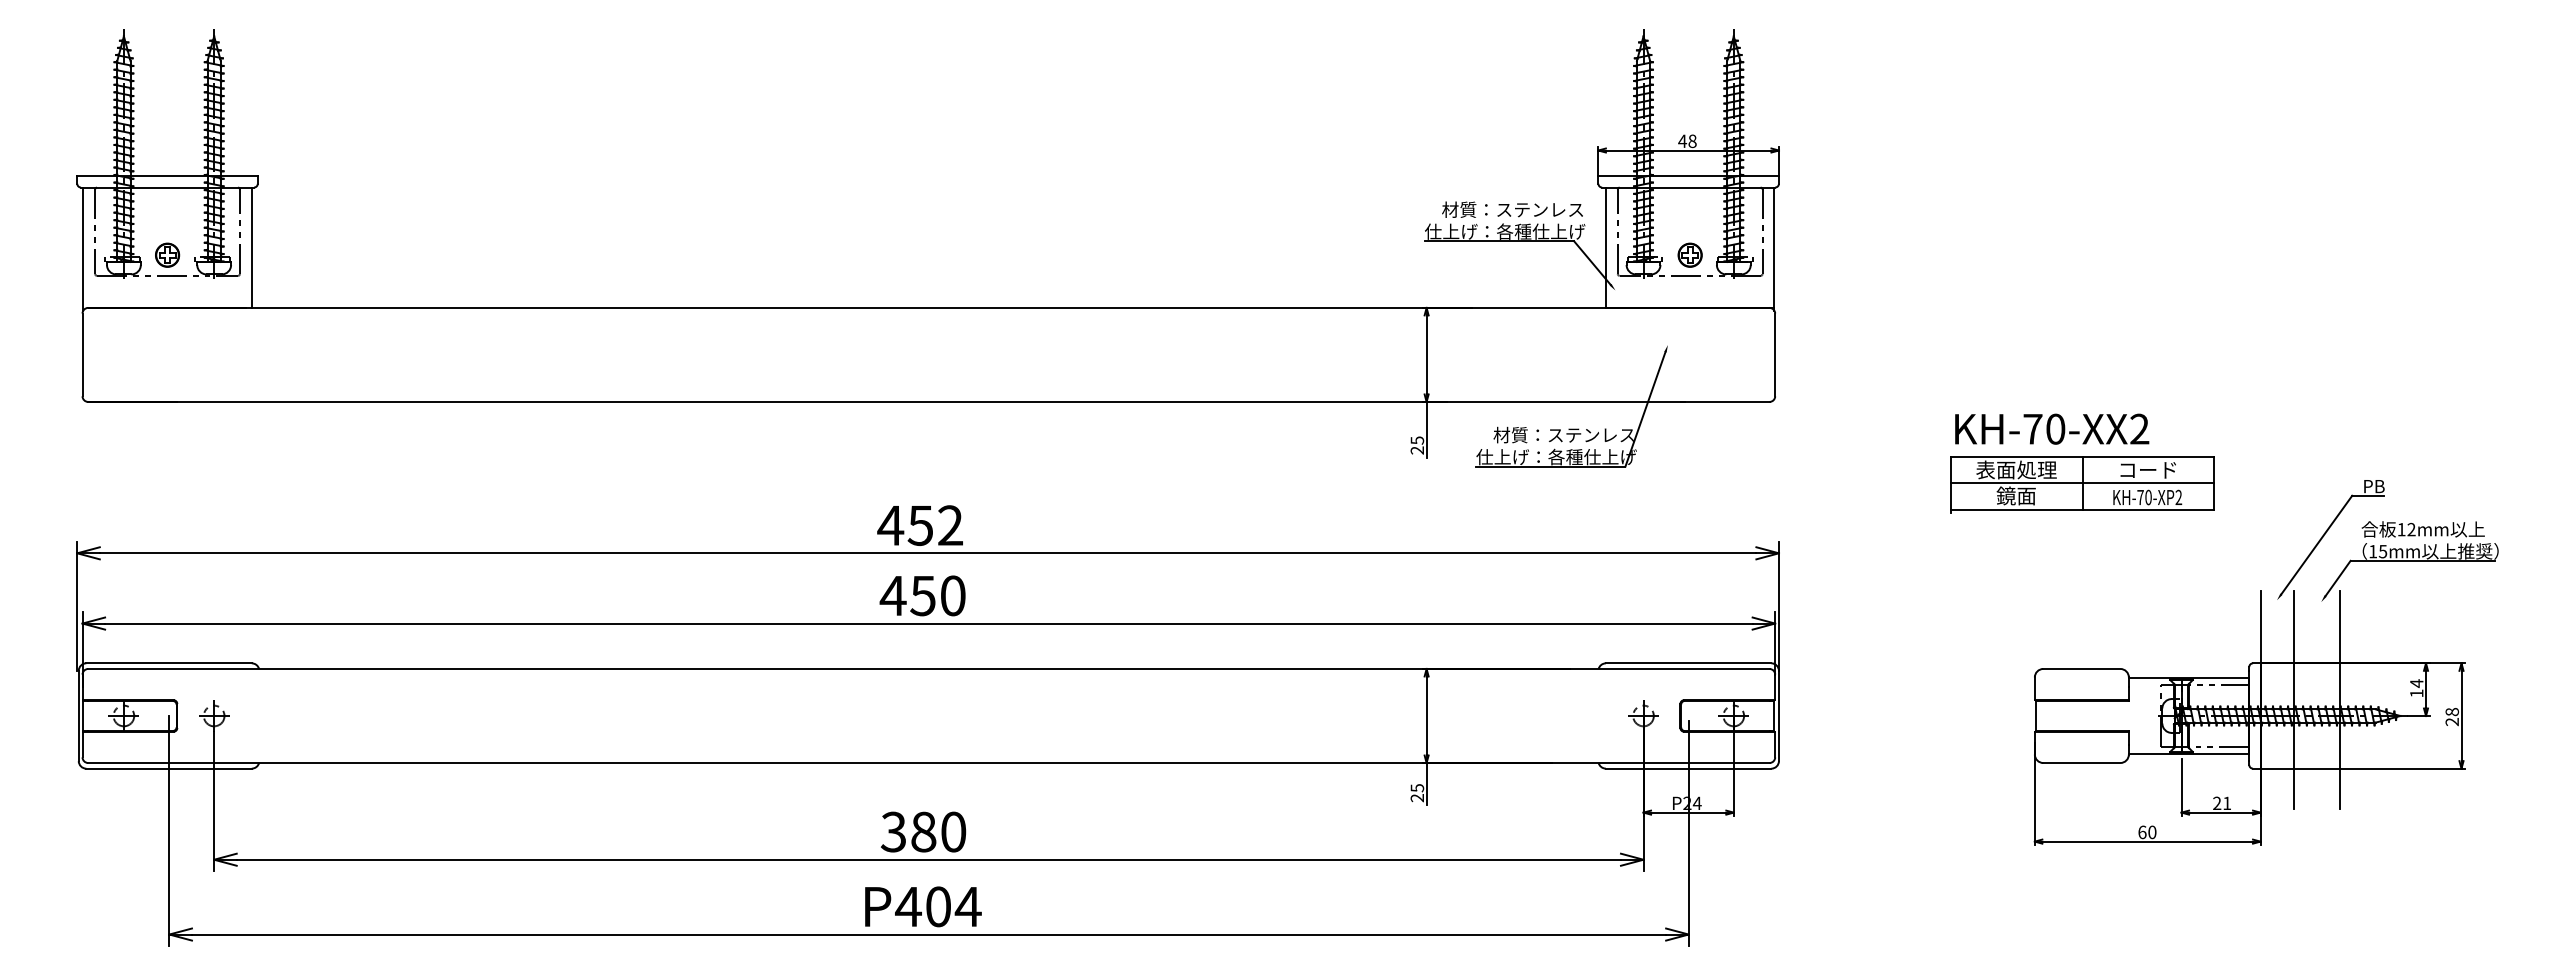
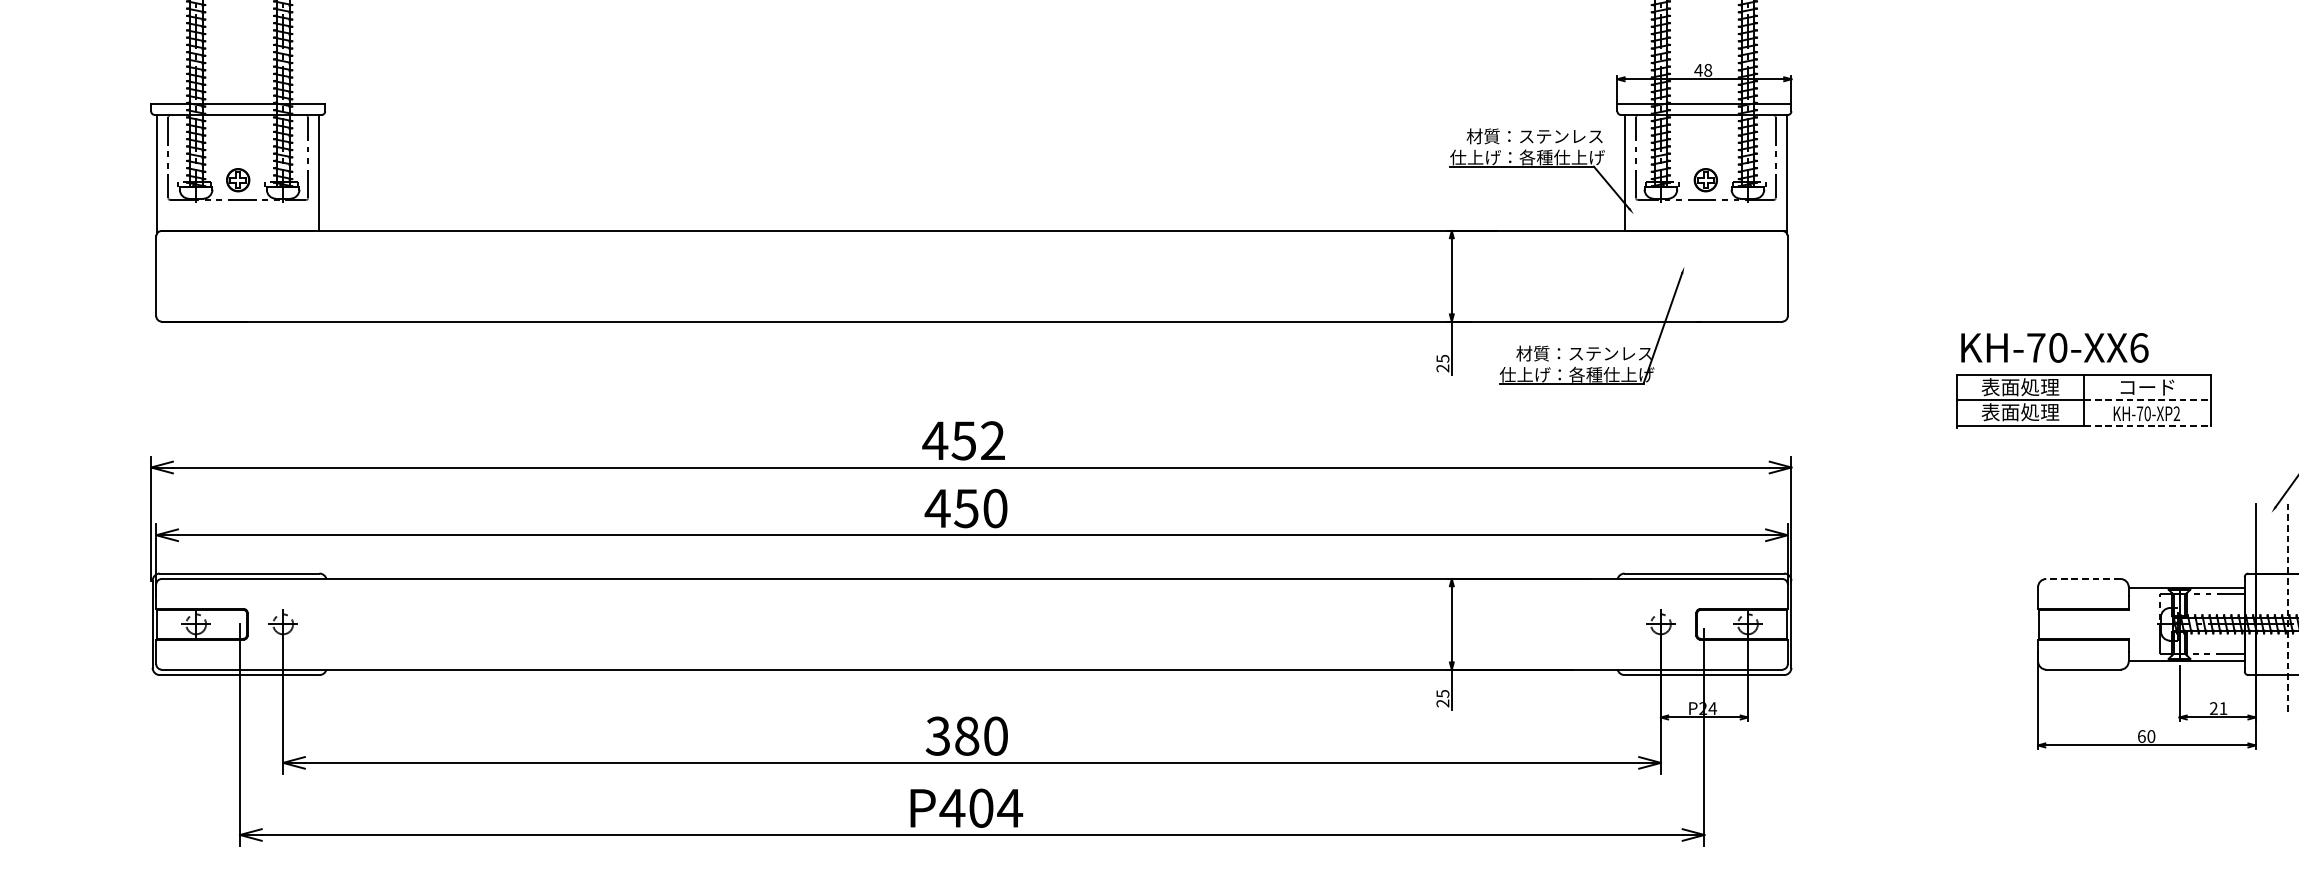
text: (2139, 428) -> (2138, 347), KH-70-XX2 -> KH-70-XX6
line: (2148, 483) -> (2147, 400), solid -> dashed
text: (2016, 495) -> (2020, 411), 鏡面 -> 表面処理
line: (2148, 509) -> (2147, 425), solid -> dashed
line: (2081, 668) -> (2083, 578), solid -> dashed
line: (2294, 699) -> (2288, 608), solid -> dashed

